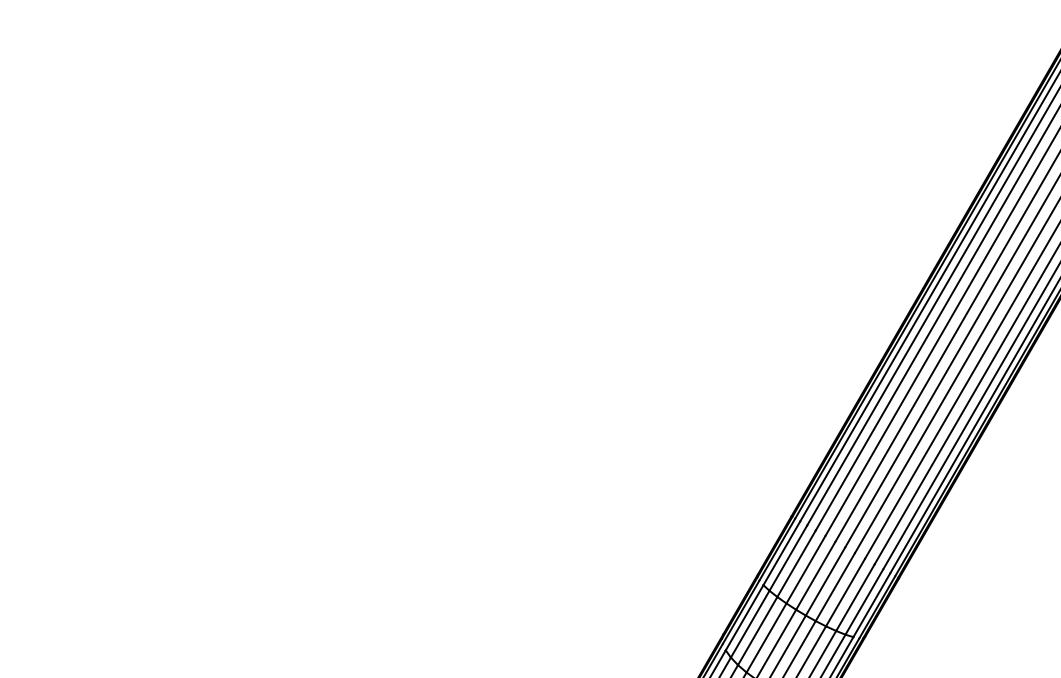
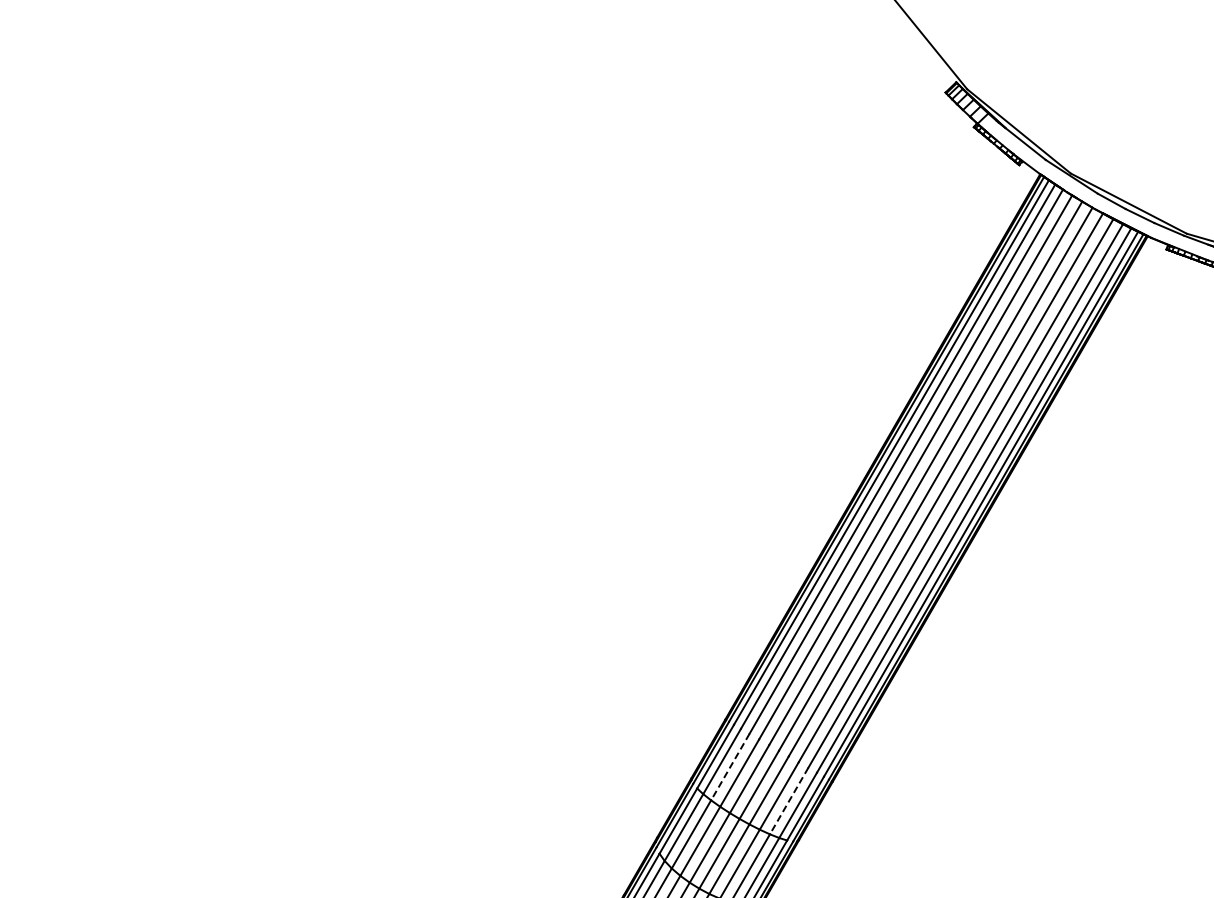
line: (796, 564) -> (730, 767), solid -> dashed
line: (854, 598) -> (788, 801), solid -> dashed

